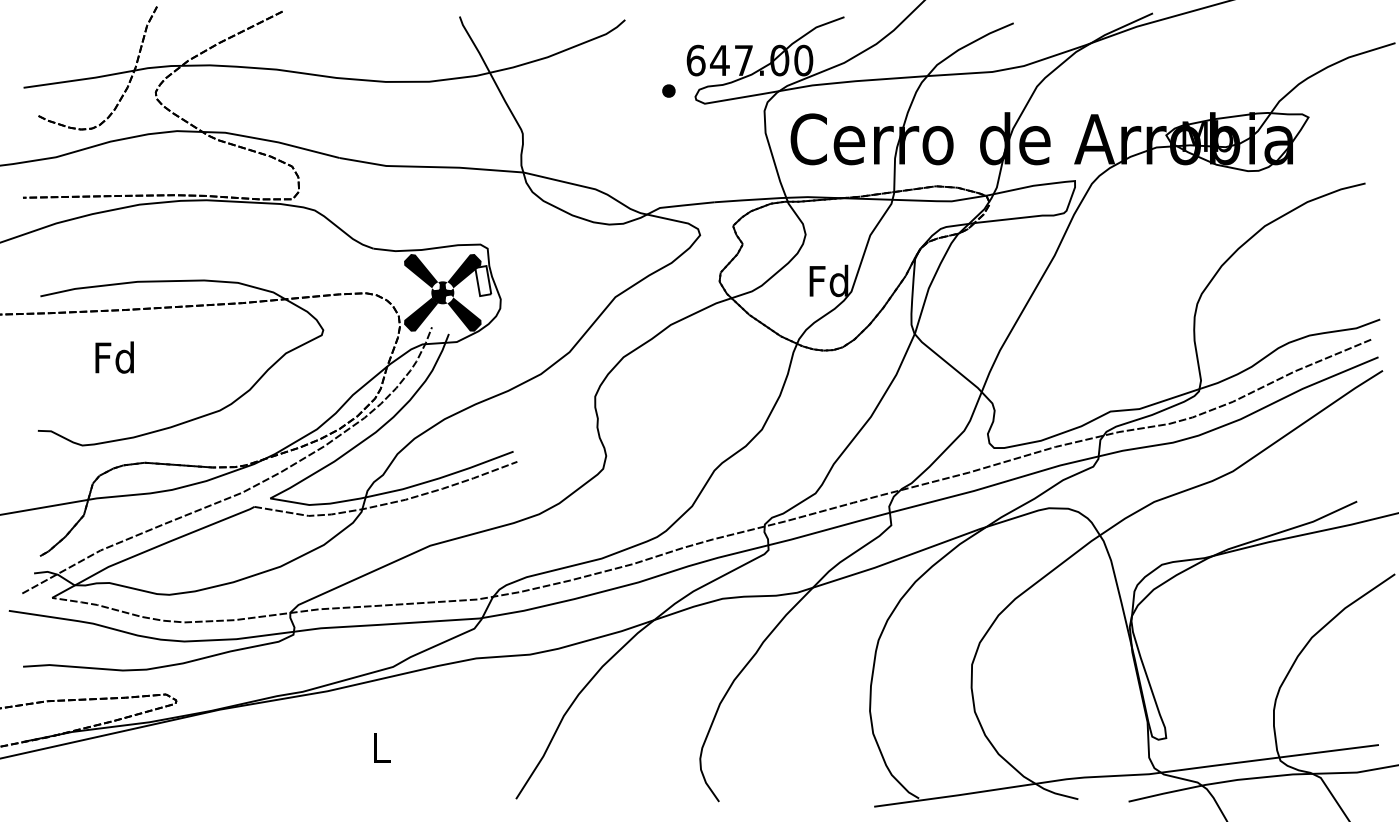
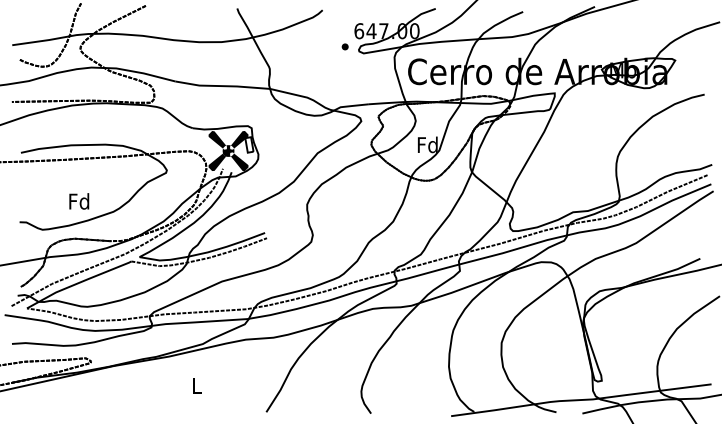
text: (115, 357) -> (79, 201), moved

